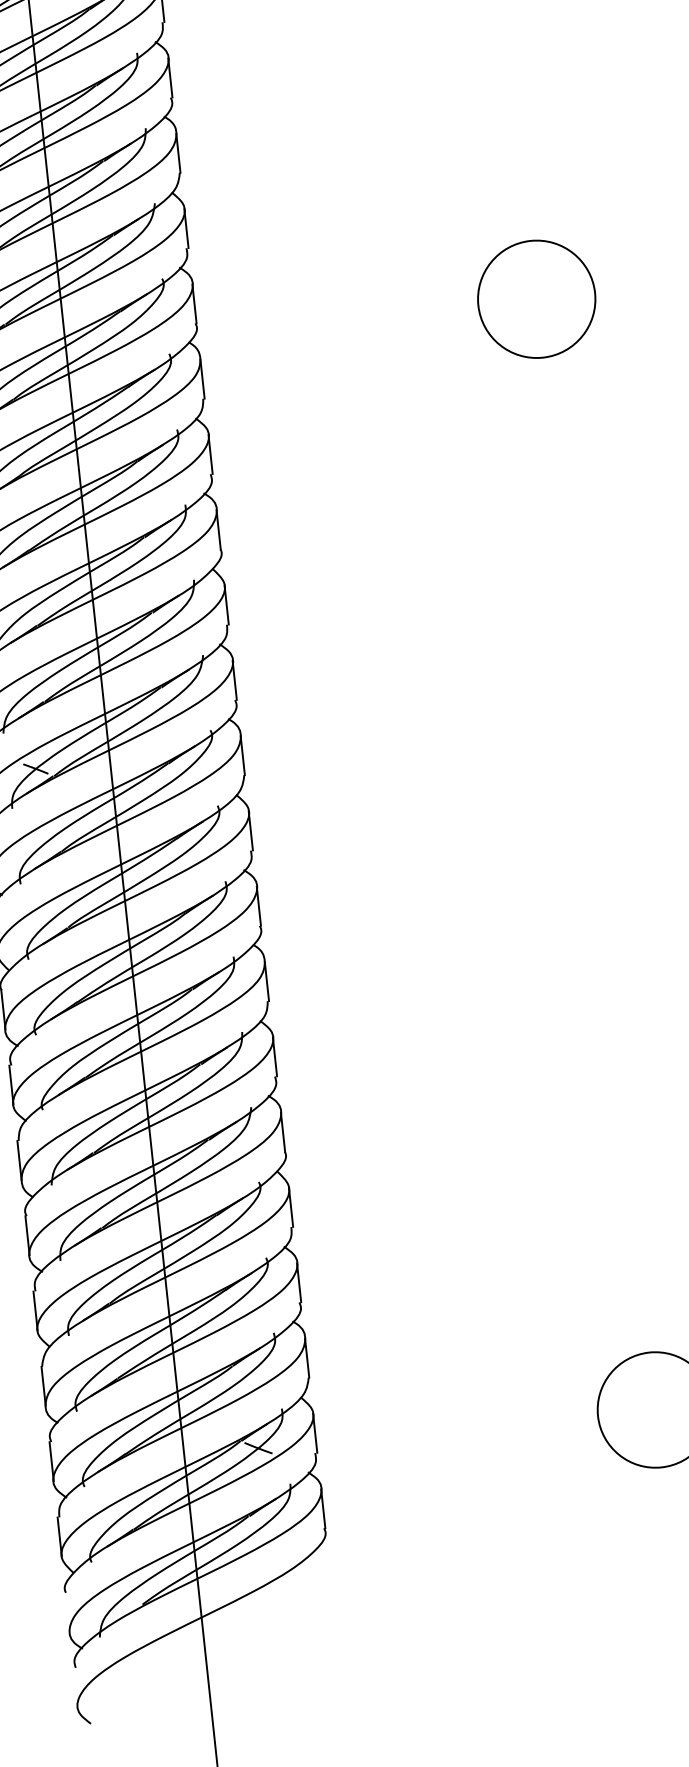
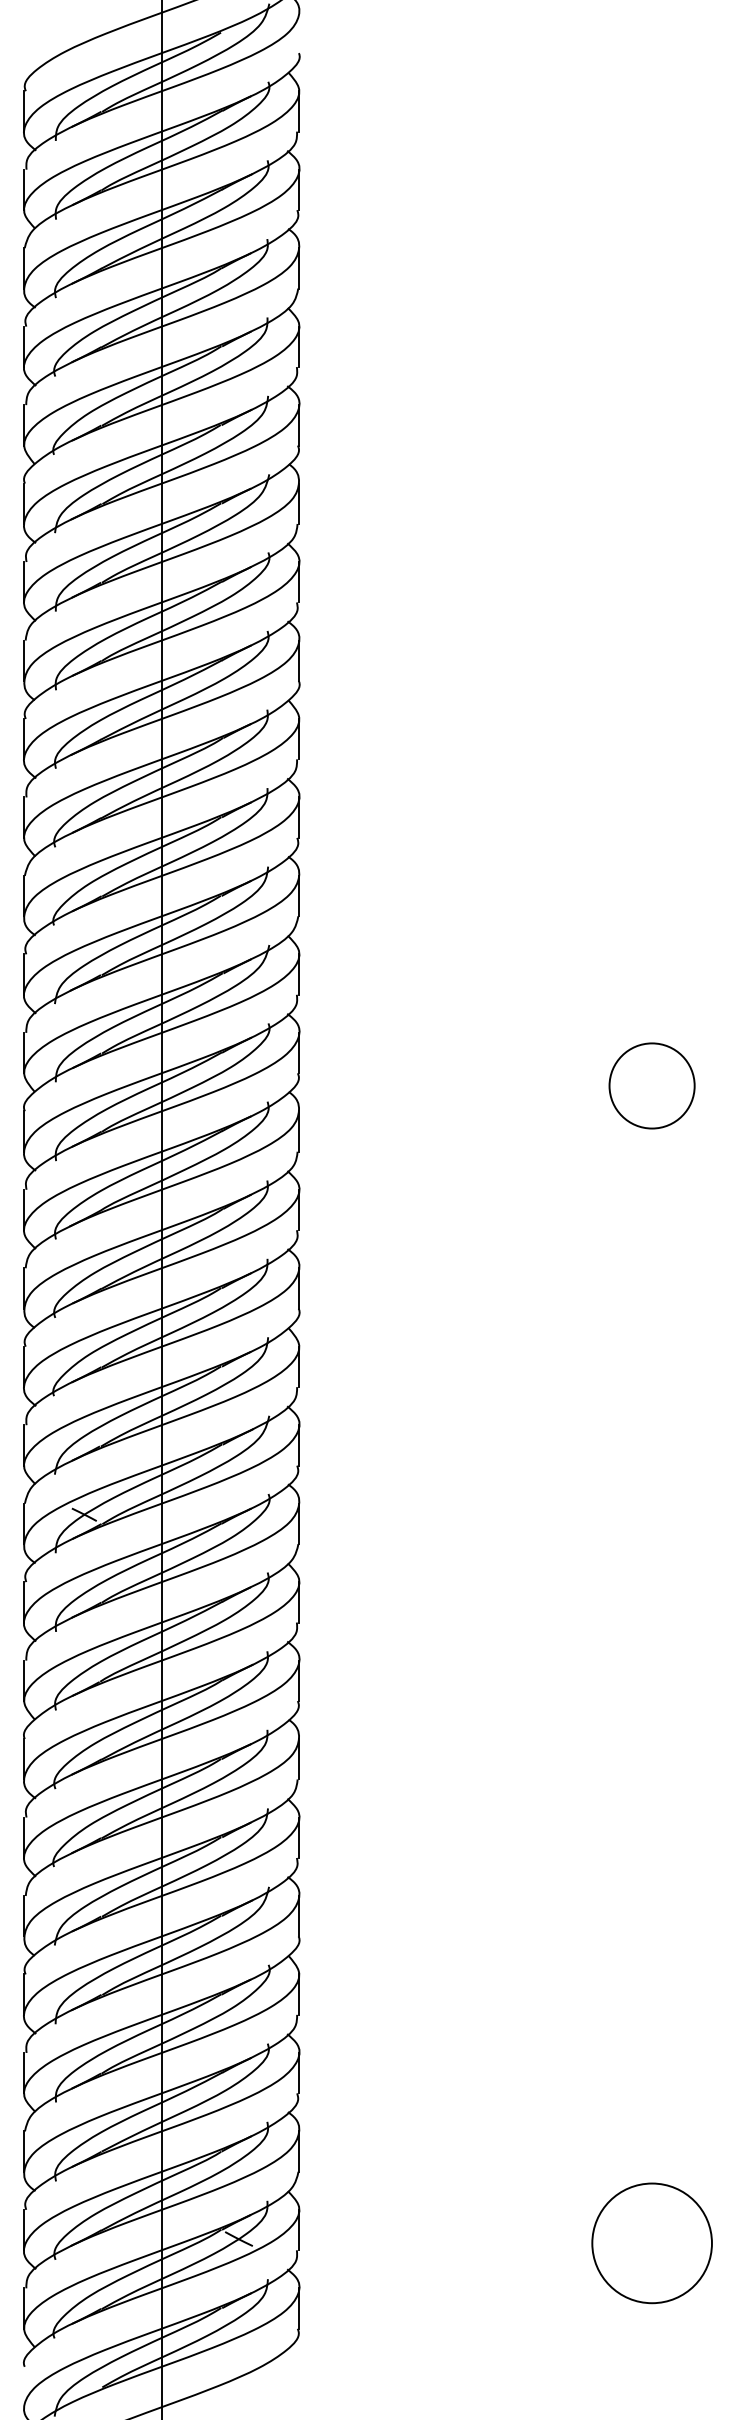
circle: (536, 298) -> (651, 1085), size x0.7

